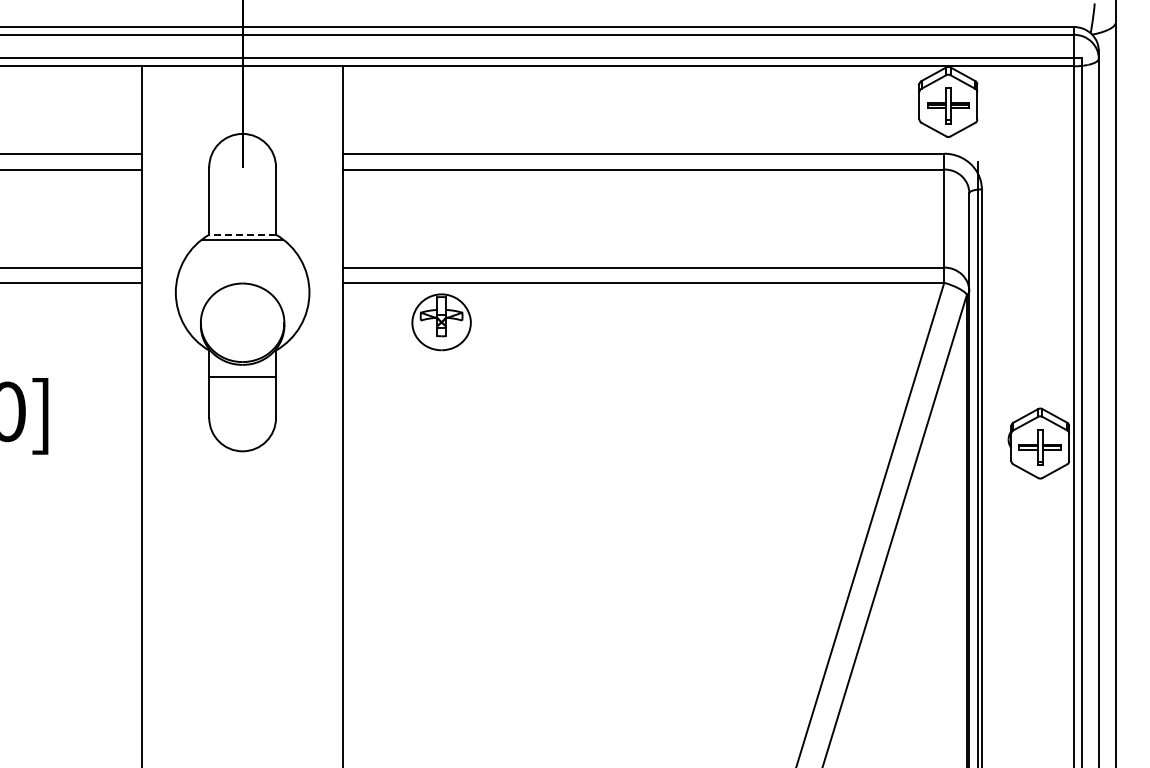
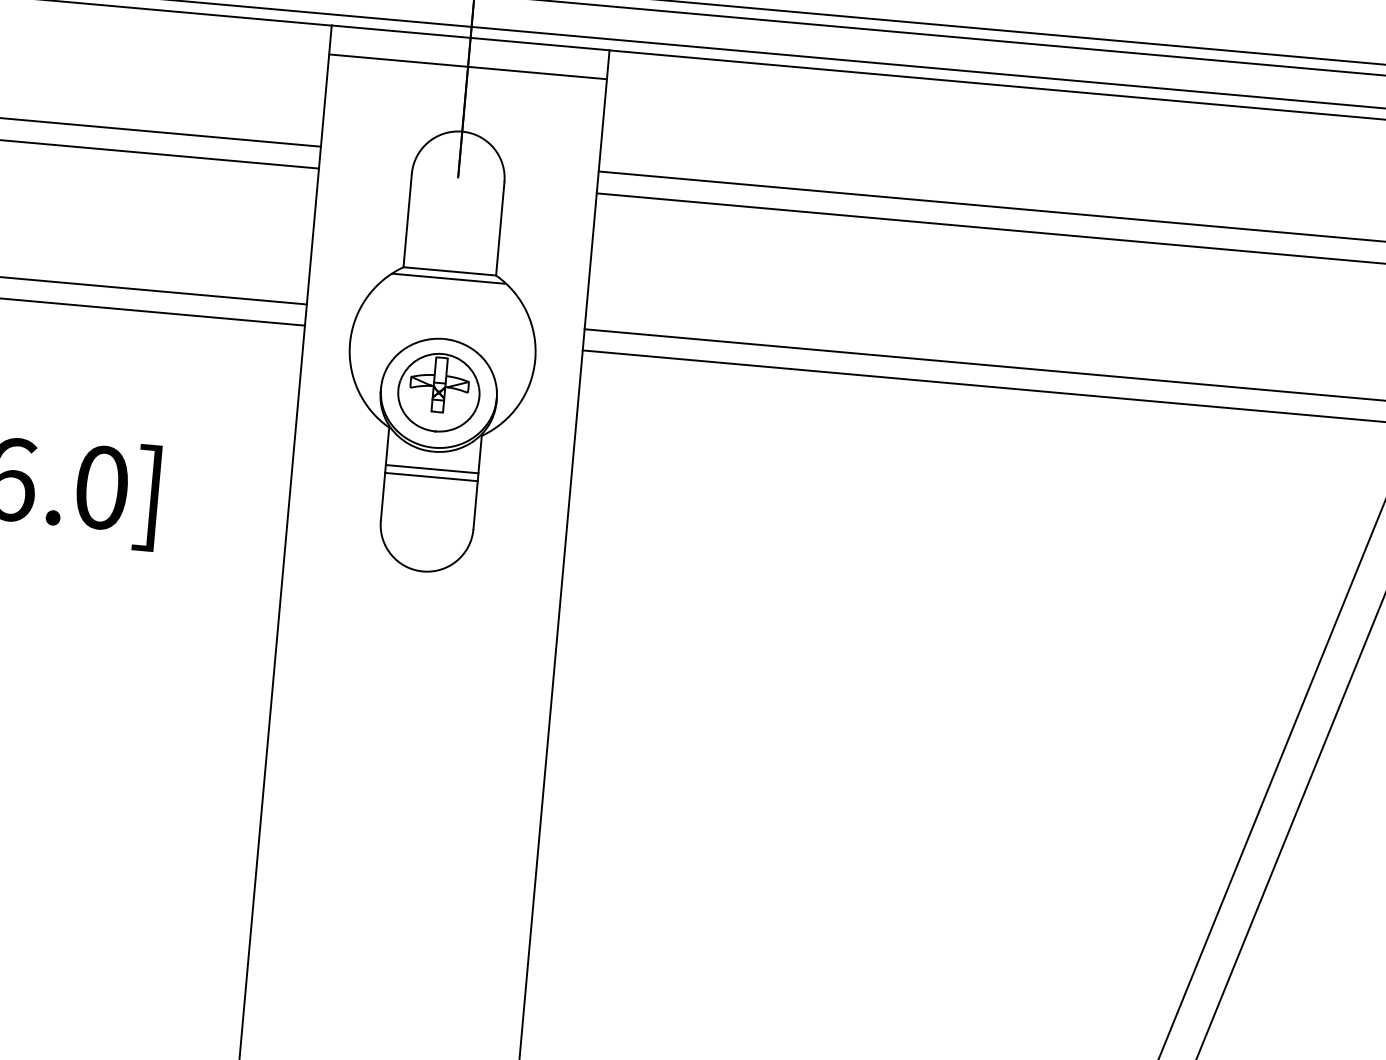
line: (242, 87) -> (467, 67), added
line: (242, 234) -> (449, 271), dashed -> solid
part: (441, 322) -> (438, 392), moved
line: (242, 383) -> (431, 477), added

